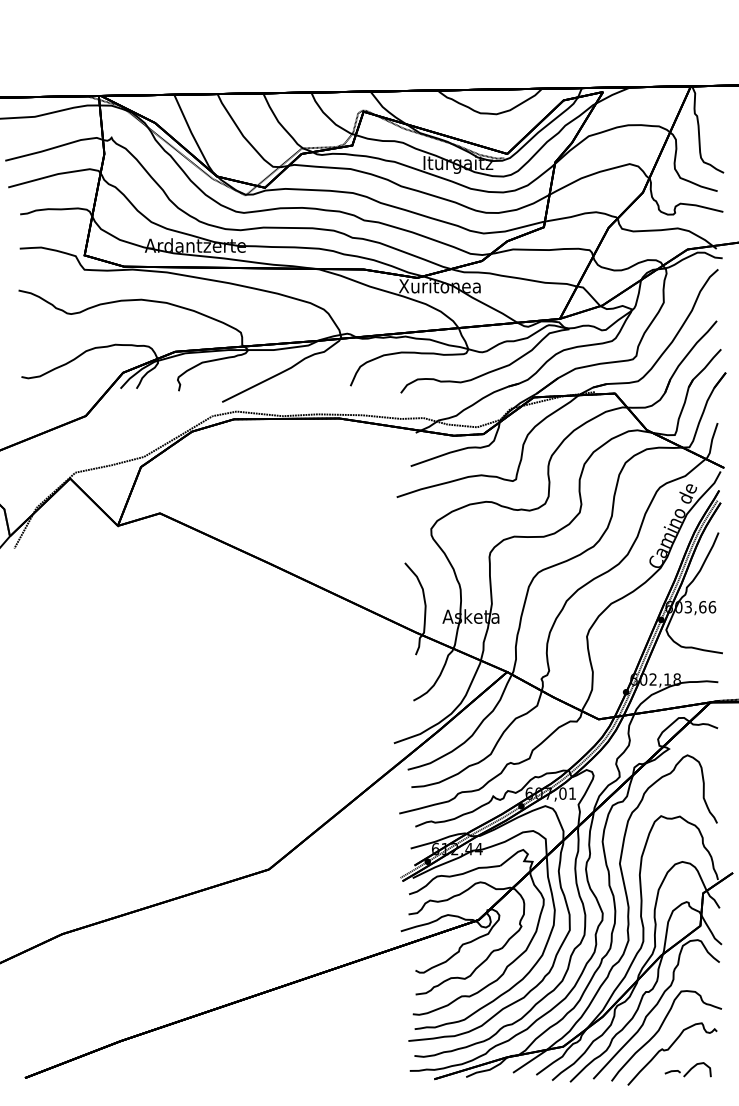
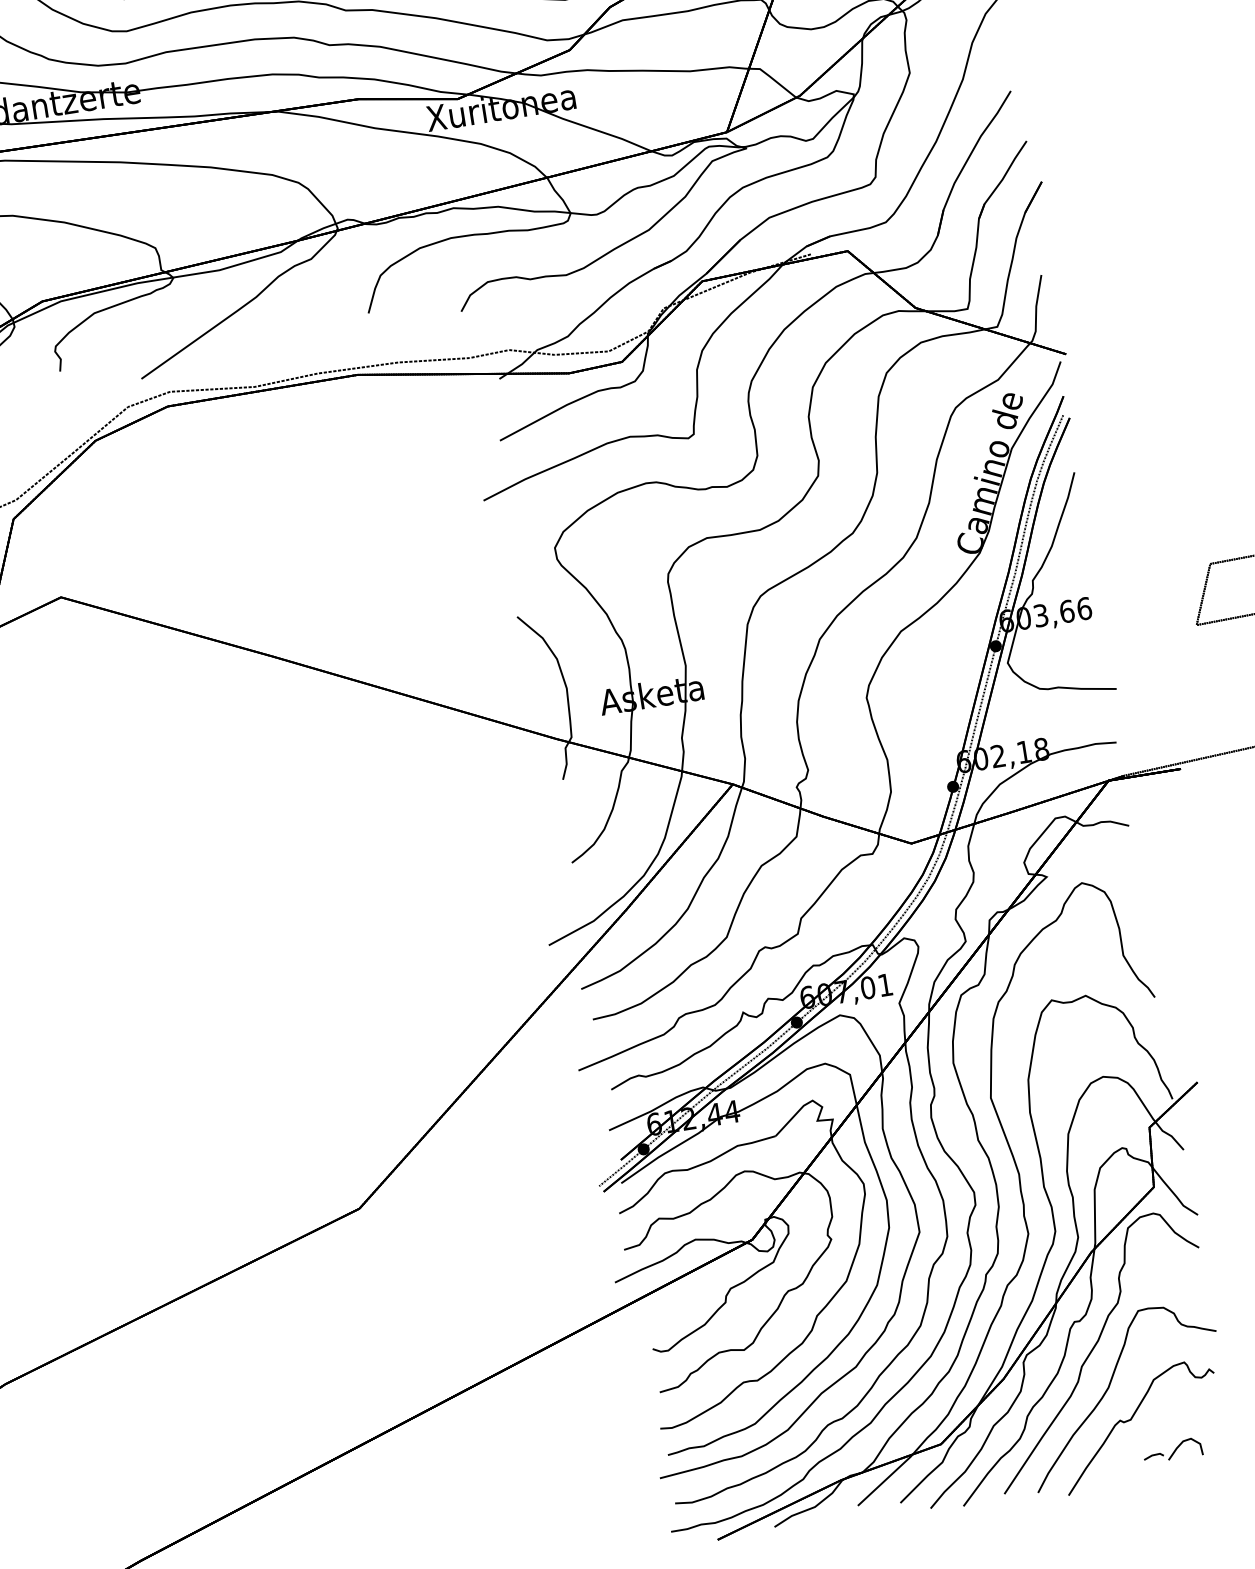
part: (687, 1069) -> (1171, 1449), size x0.7

